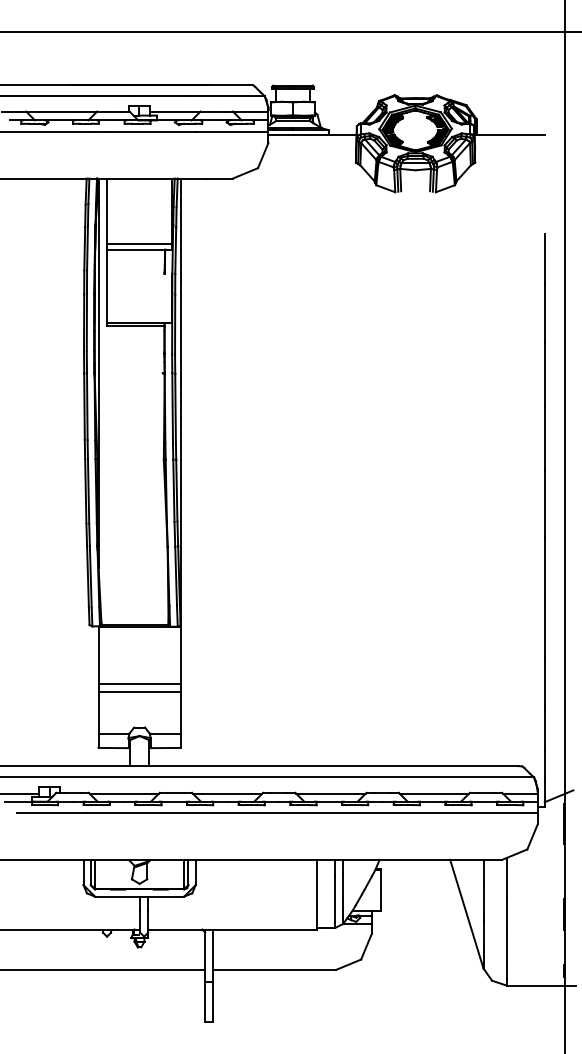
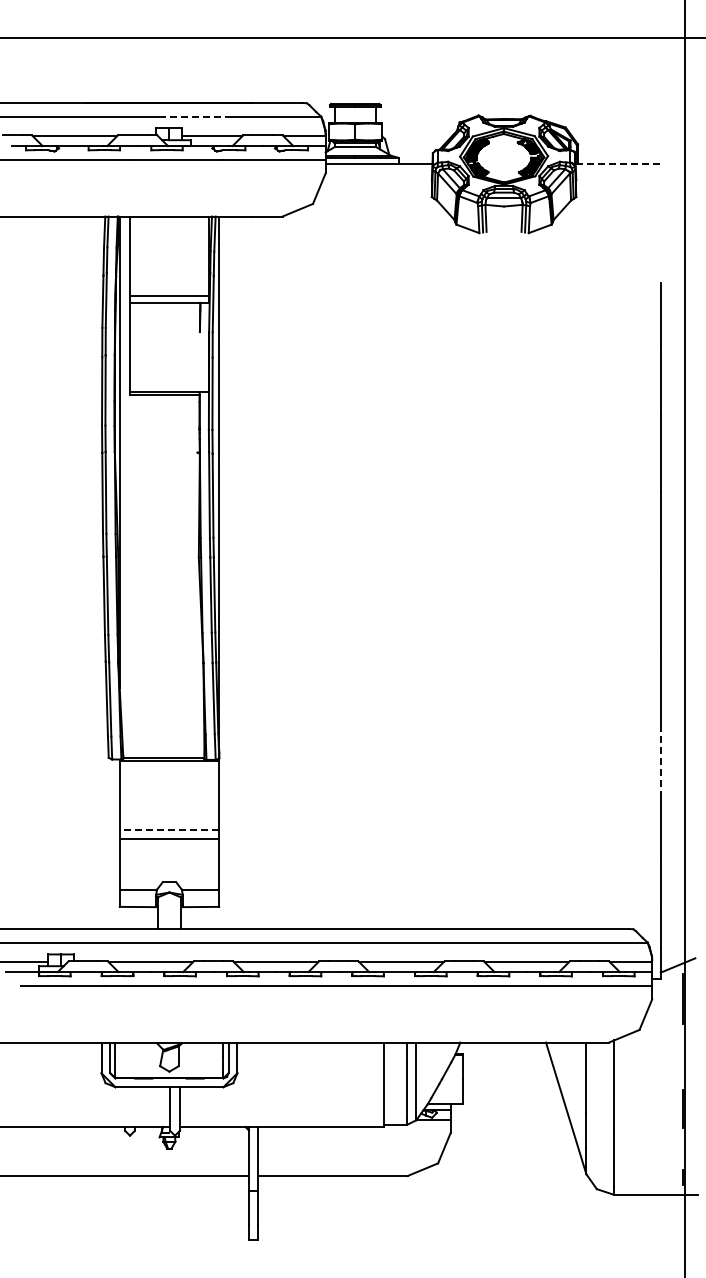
line: (162, 96) -> (197, 116), solid -> dashed
line: (509, 134) -> (618, 163), solid -> dashed
line: (544, 628) -> (660, 761), solid -> dashed
line: (139, 684) -> (169, 829), solid -> dashed

